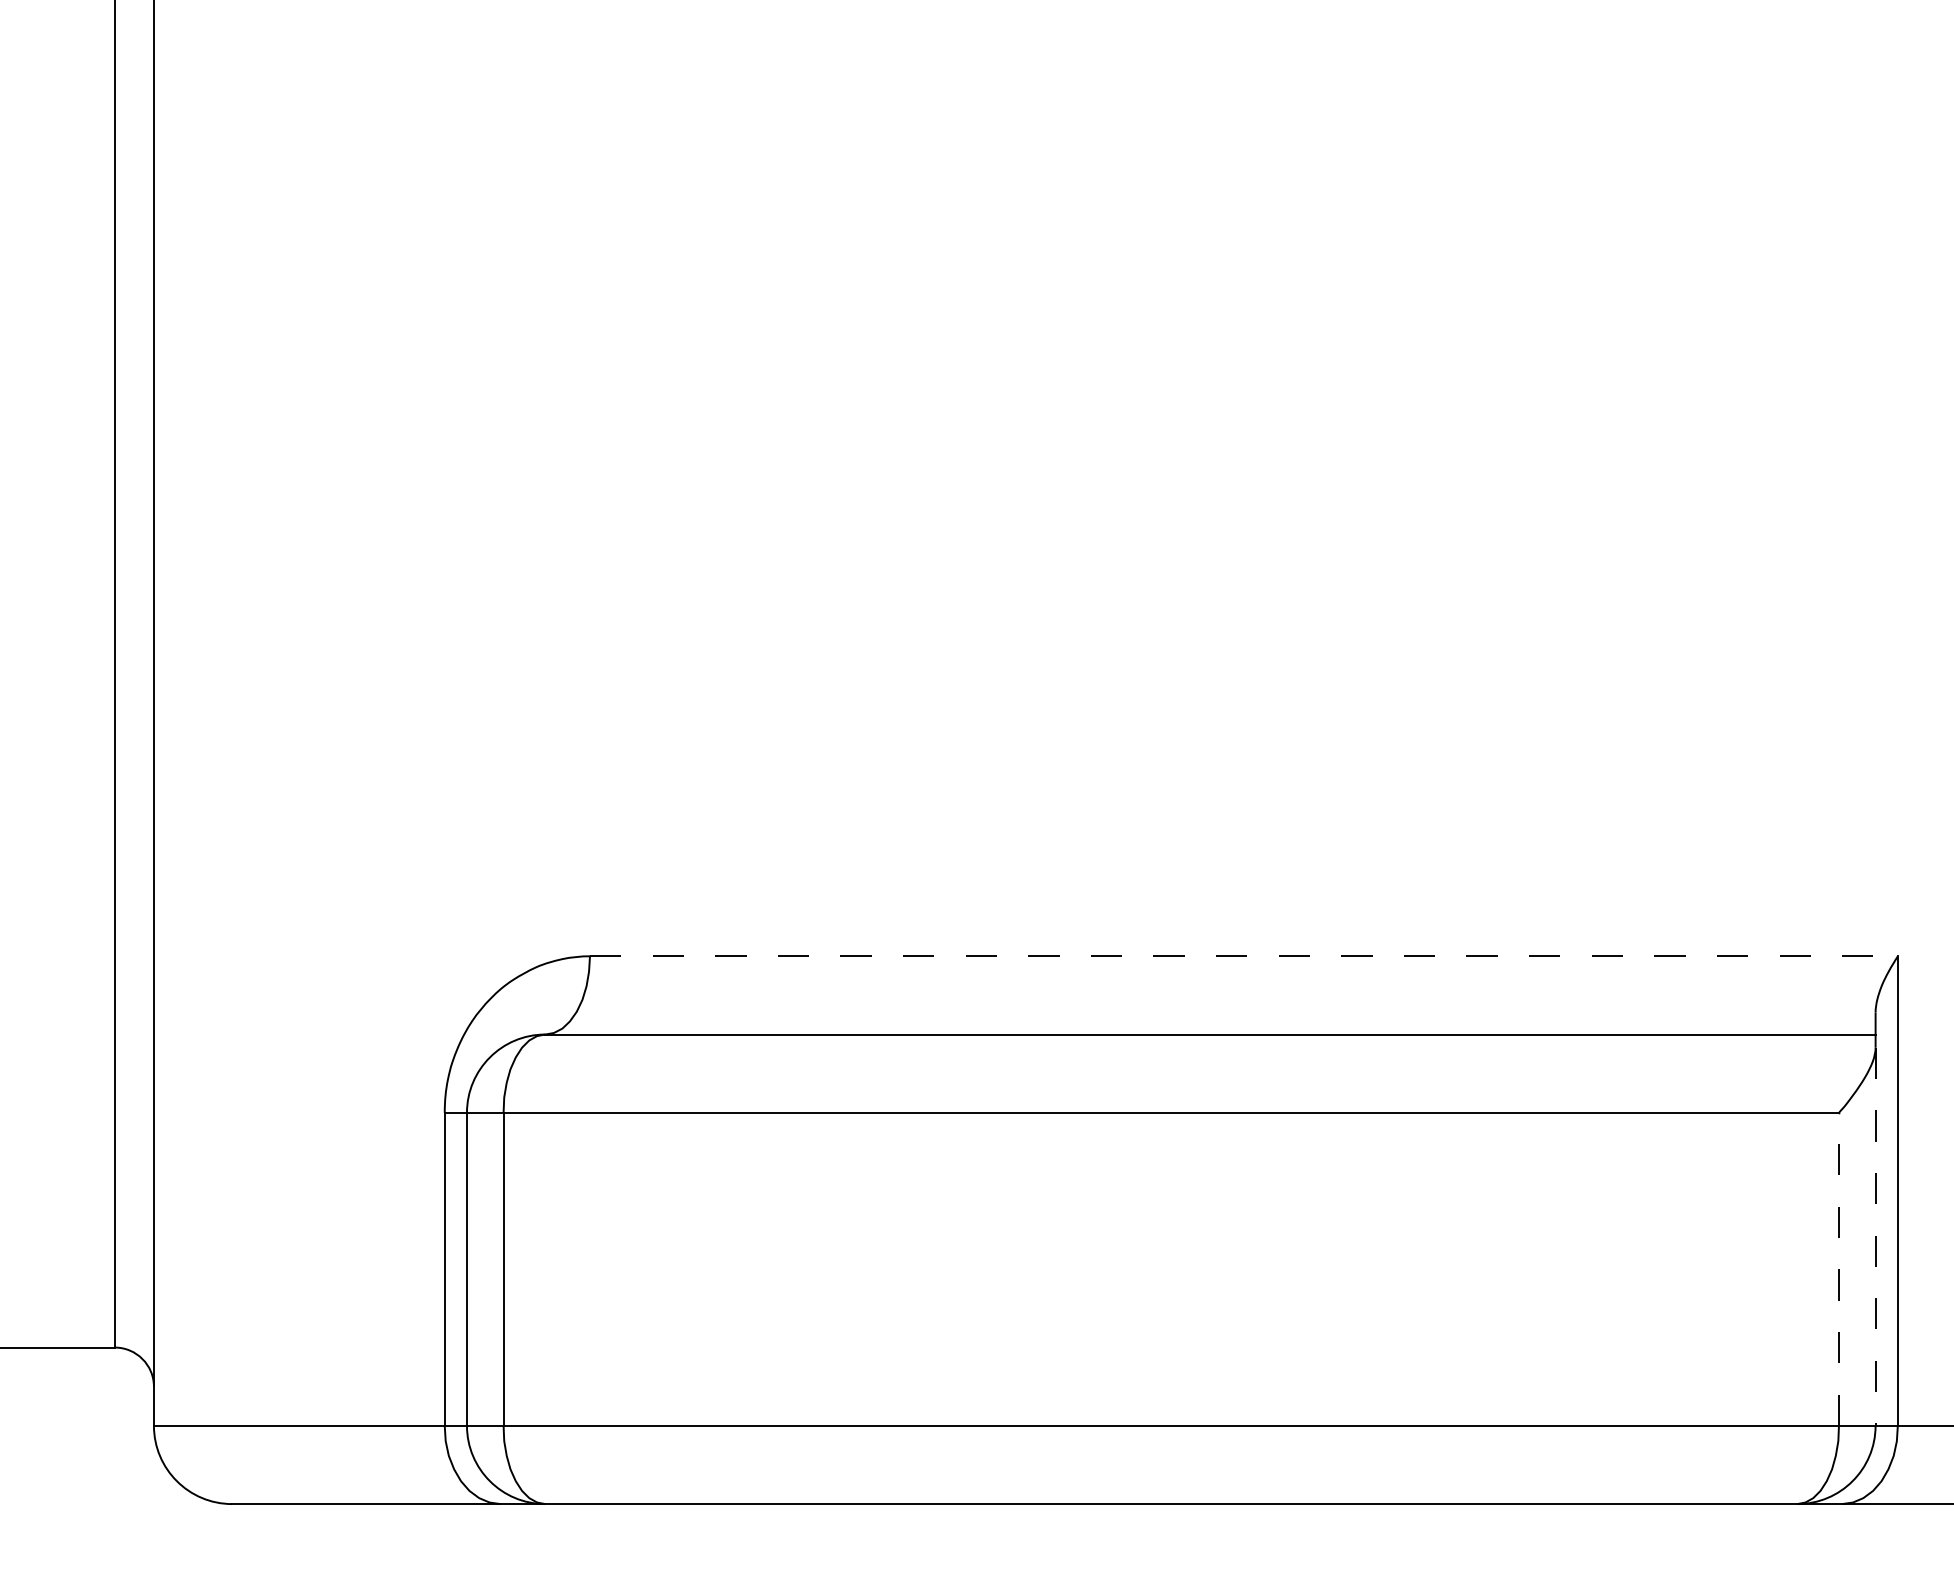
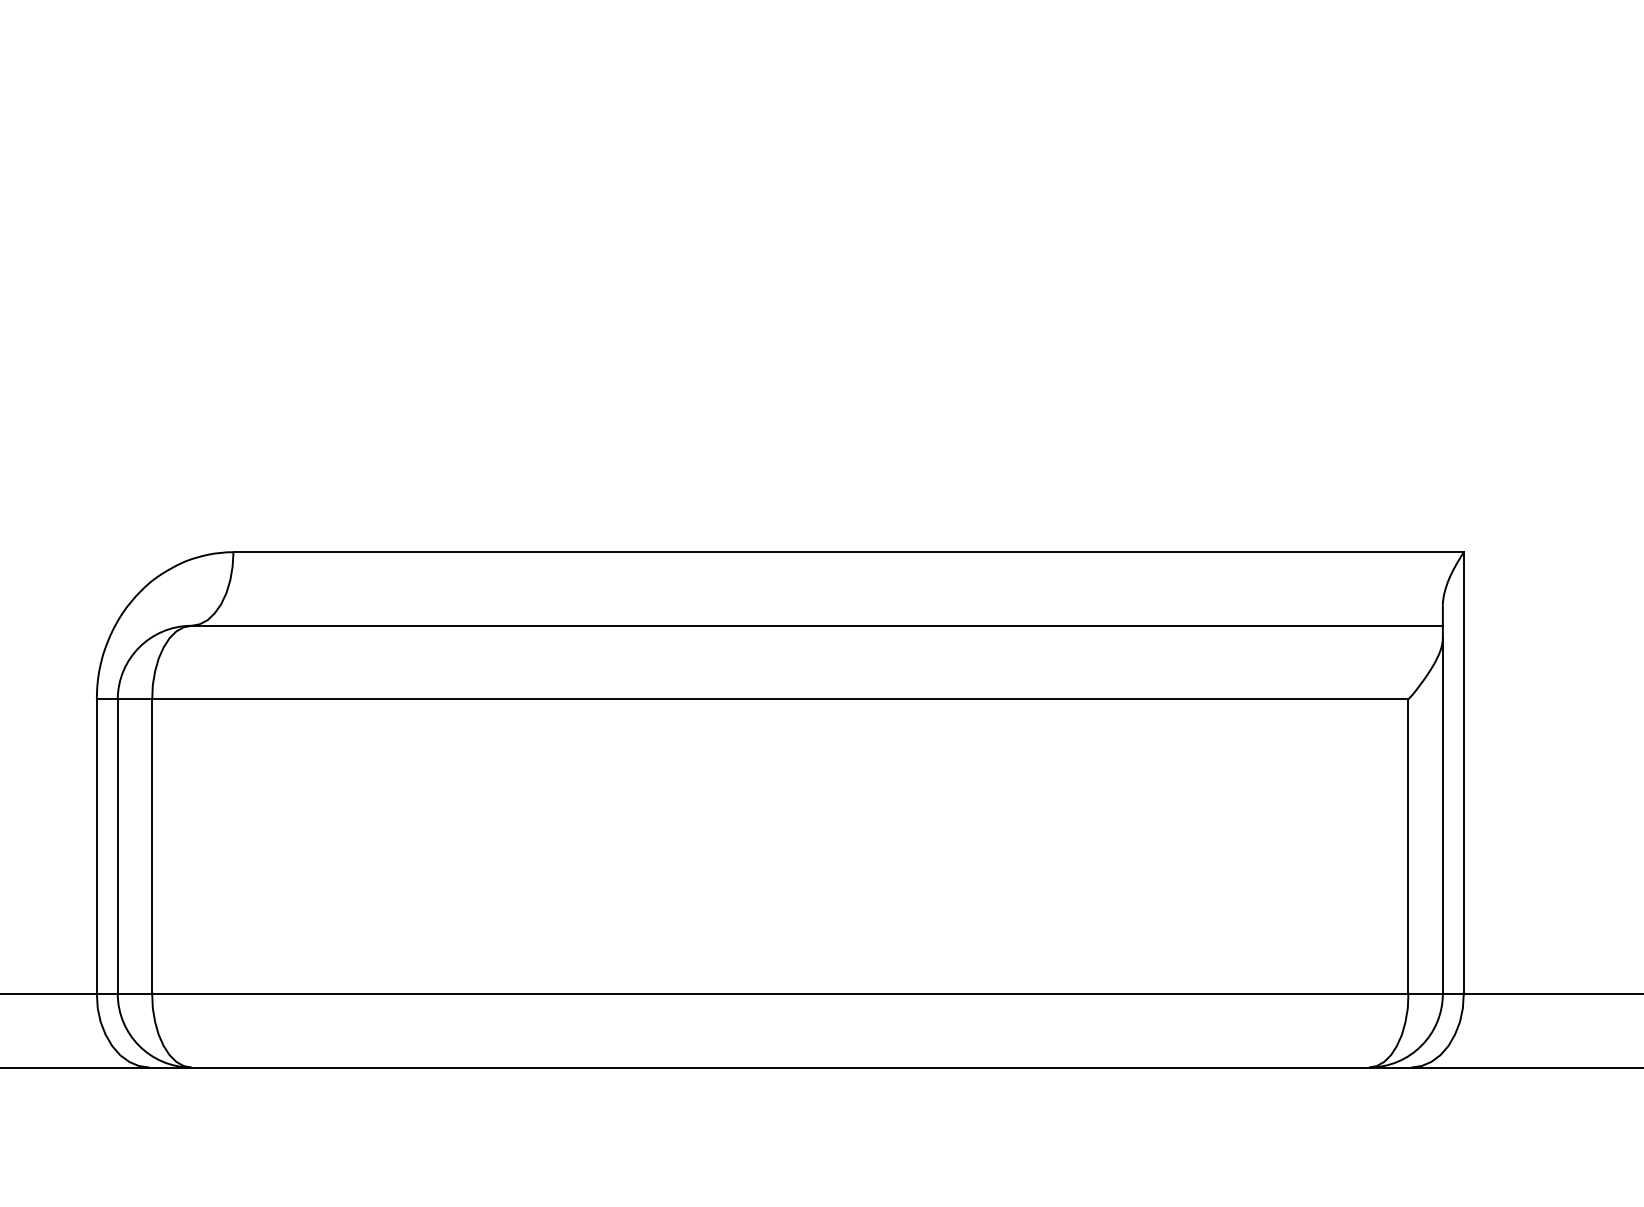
line: (1243, 956) -> (848, 552), dashed -> solid
line: (1875, 1237) -> (1442, 816), dashed -> solid
line: (1838, 1269) -> (1407, 846), dashed -> solid

